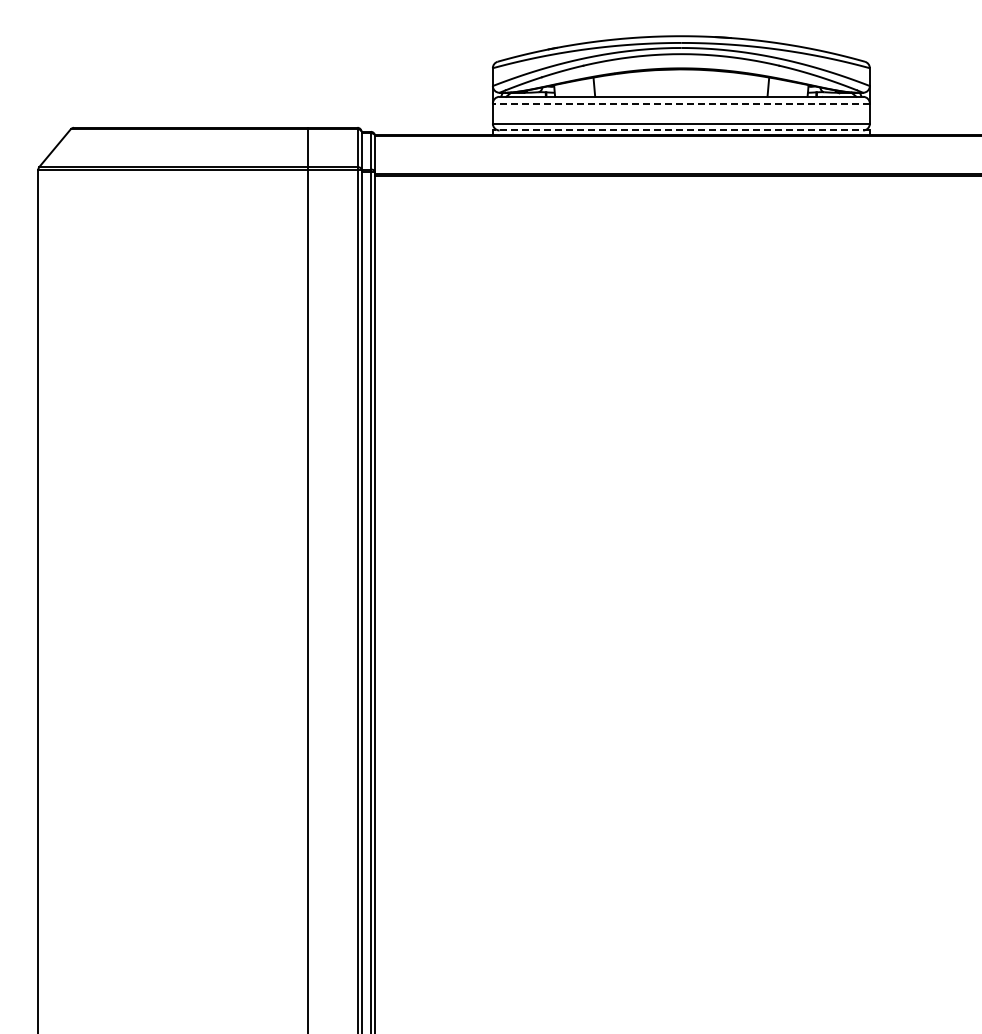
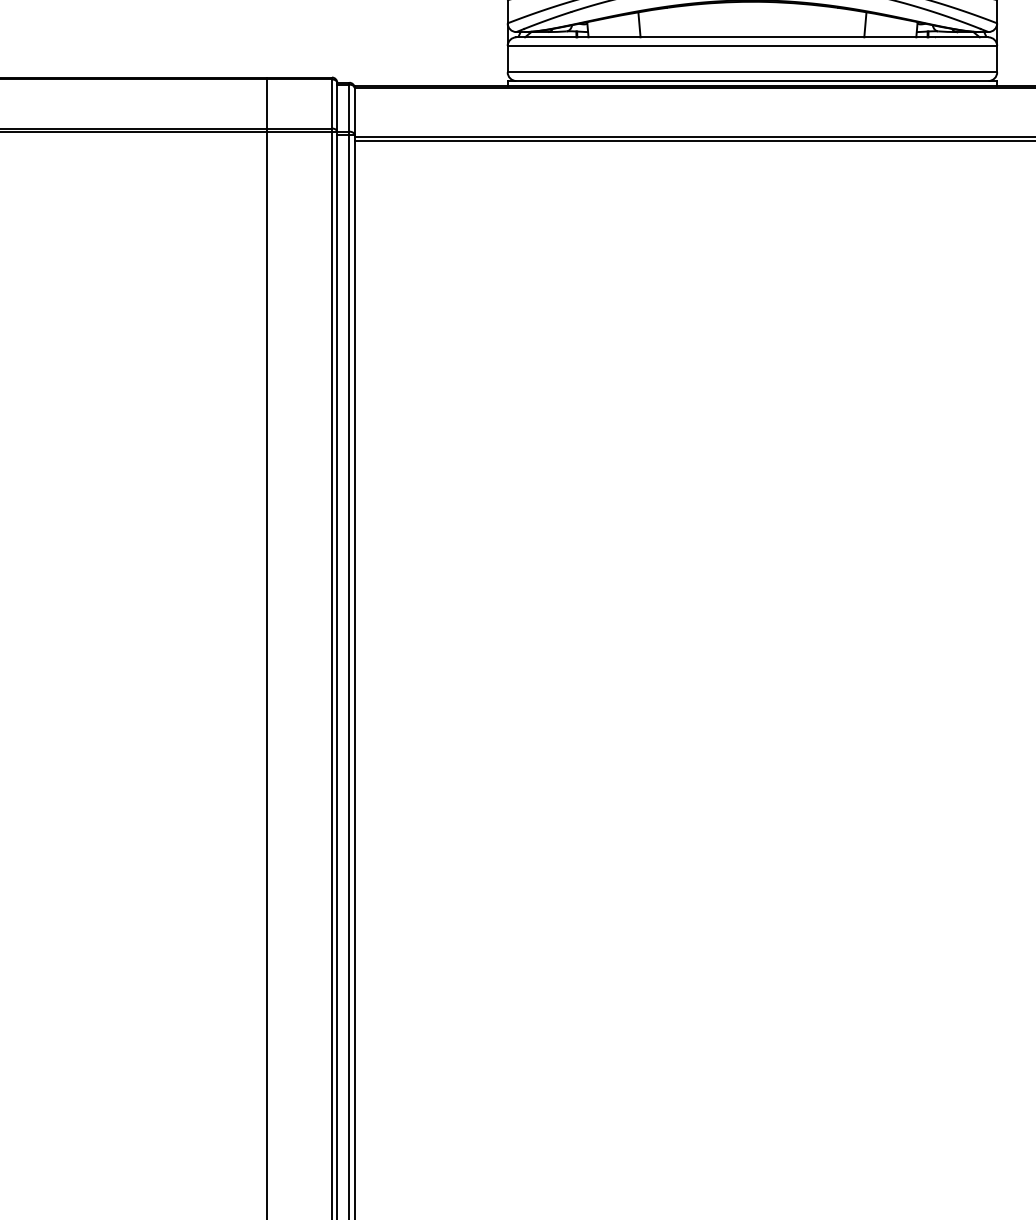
line: (681, 103) -> (752, 45), dashed -> solid
line: (681, 130) -> (752, 81), dashed -> solid

